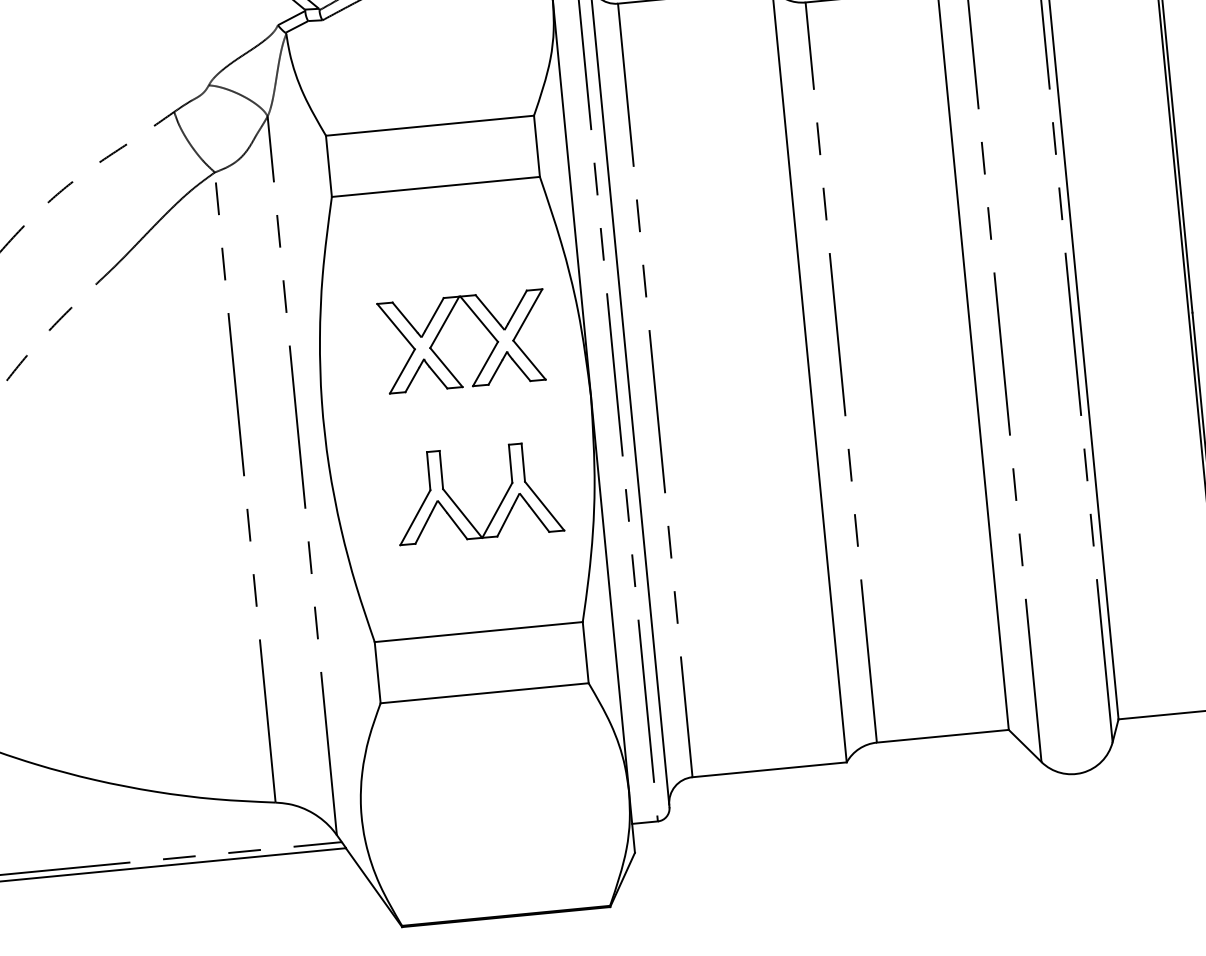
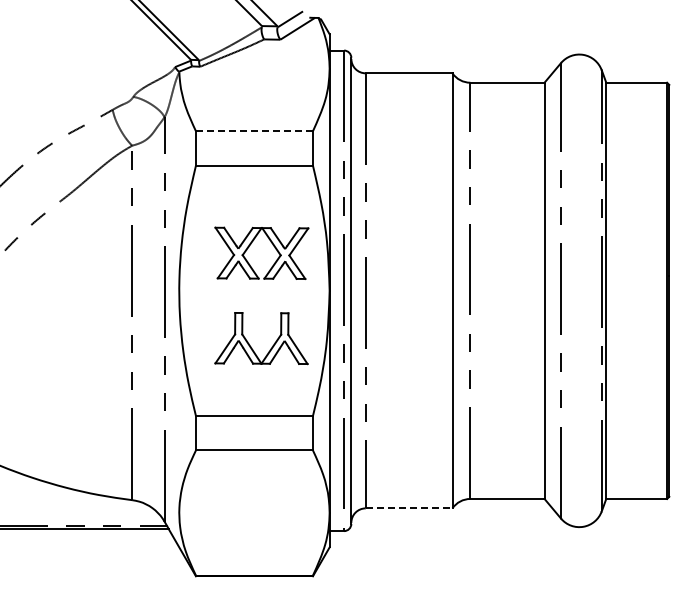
line: (430, 126) -> (254, 131), solid -> dashed
line: (770, 769) -> (409, 508), solid -> dashed

